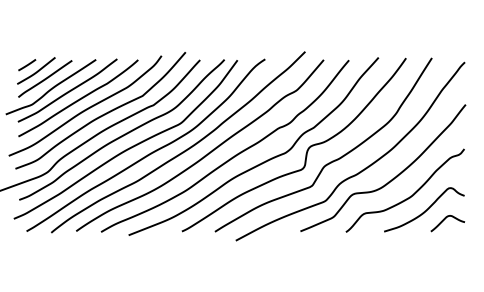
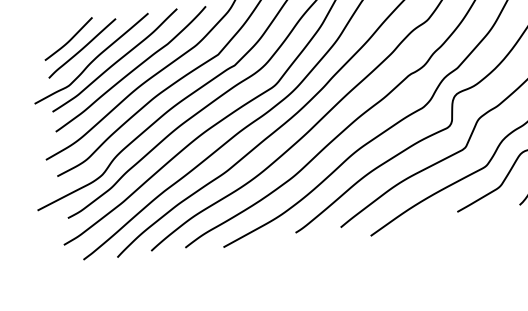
line: (27, 65) -> (55, 33), removed

